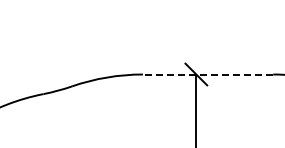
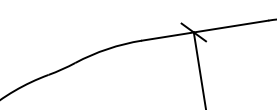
line: (207, 74) -> (204, 30), dashed -> solid

